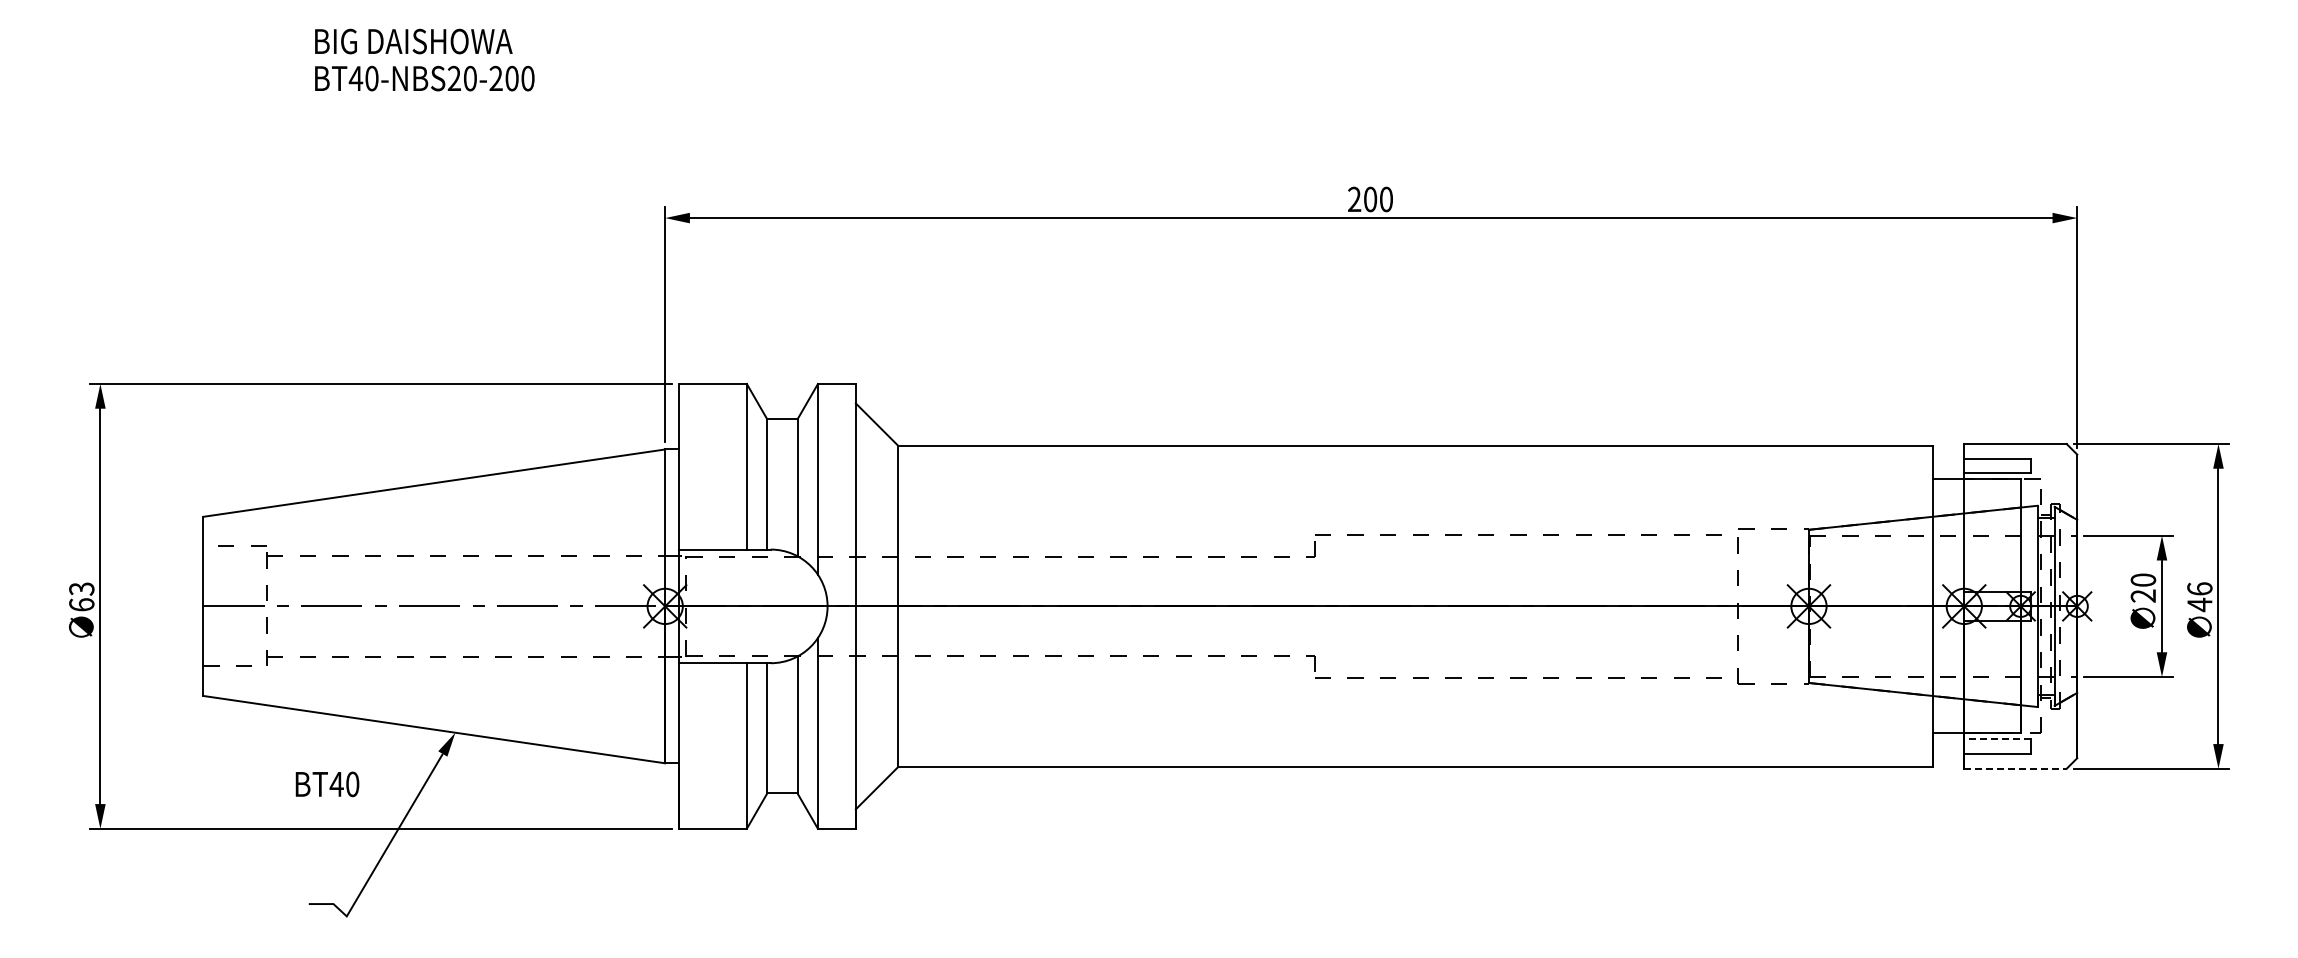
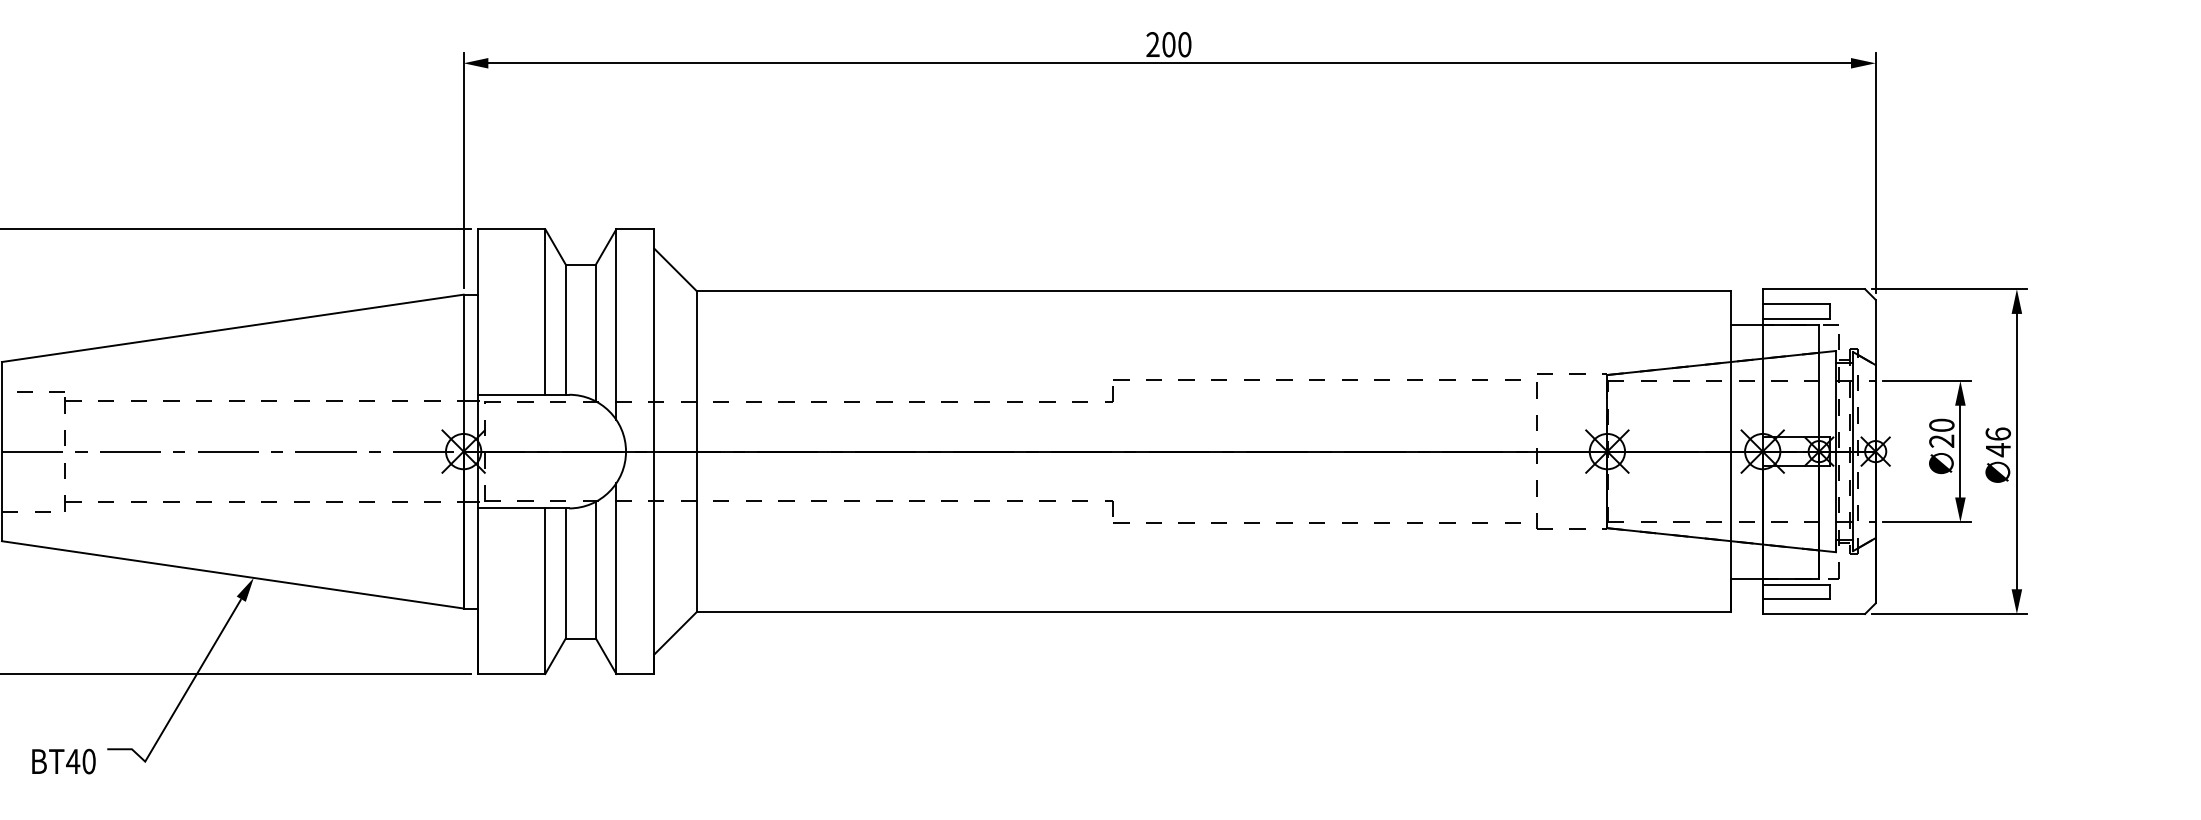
line: (1997, 739) -> (1795, 584), dashed -> solid
line: (2015, 768) -> (1813, 613), dashed -> solid
text: (327, 784) -> (63, 761), moved

